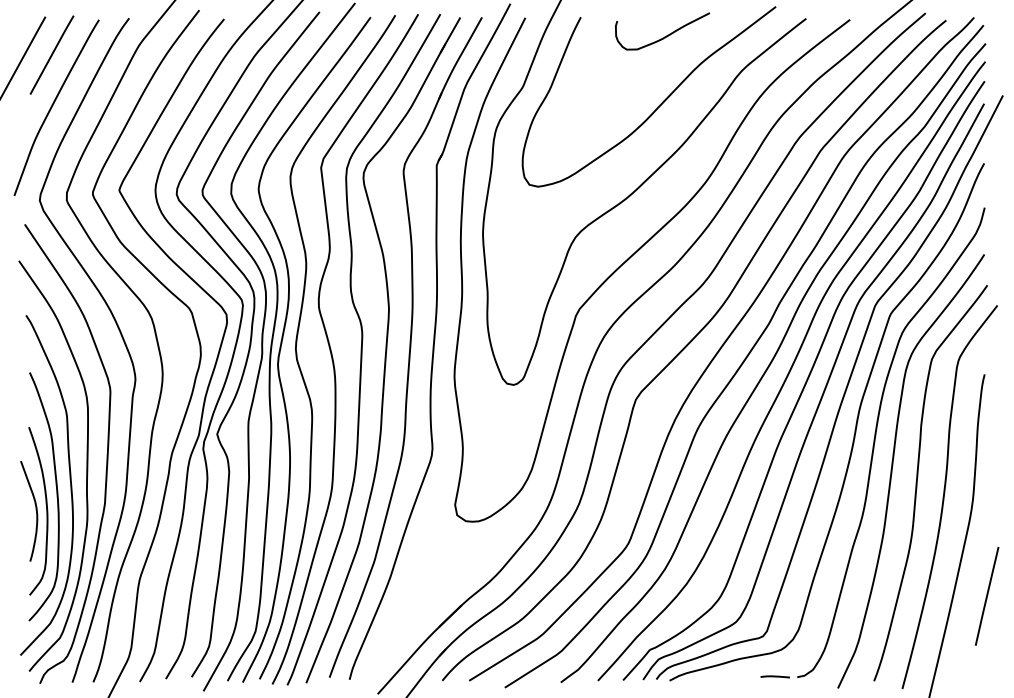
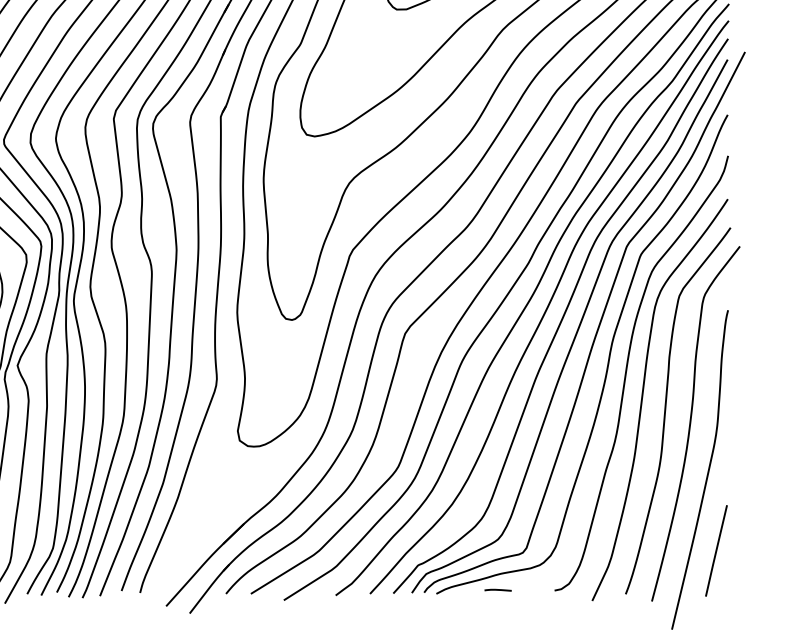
line: (987, 596) -> (716, 551), moved
line: (774, 676) -> (497, 589), moved

